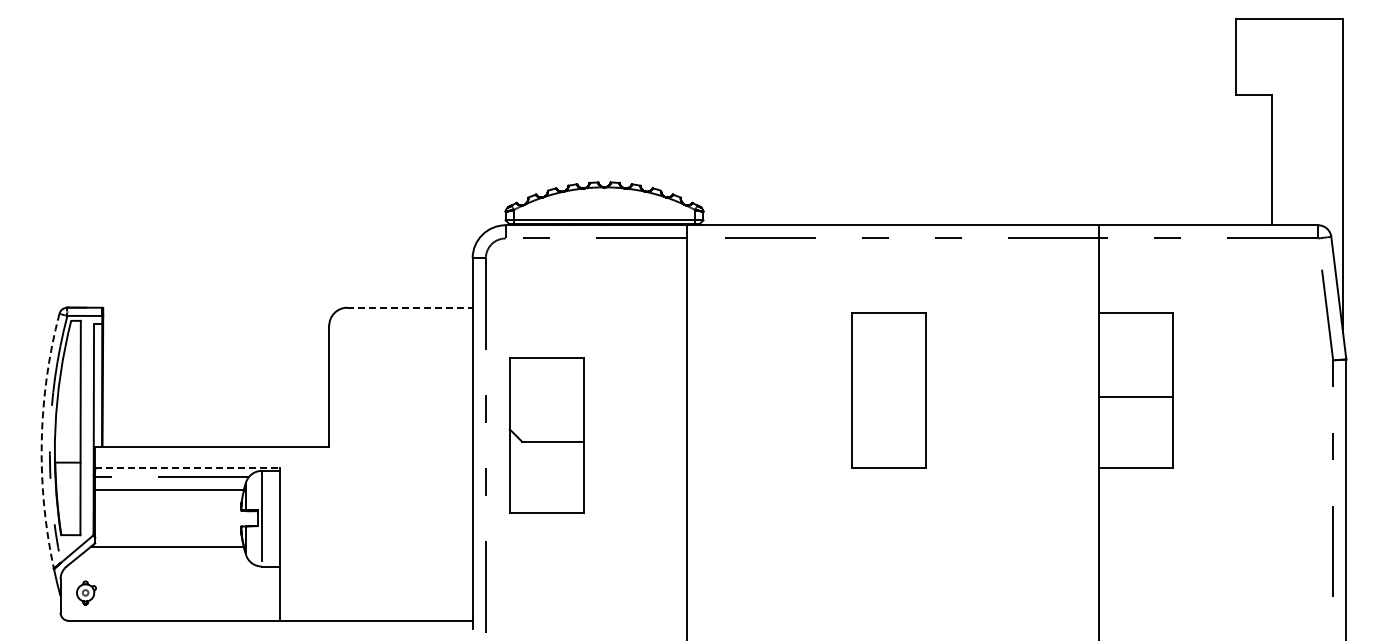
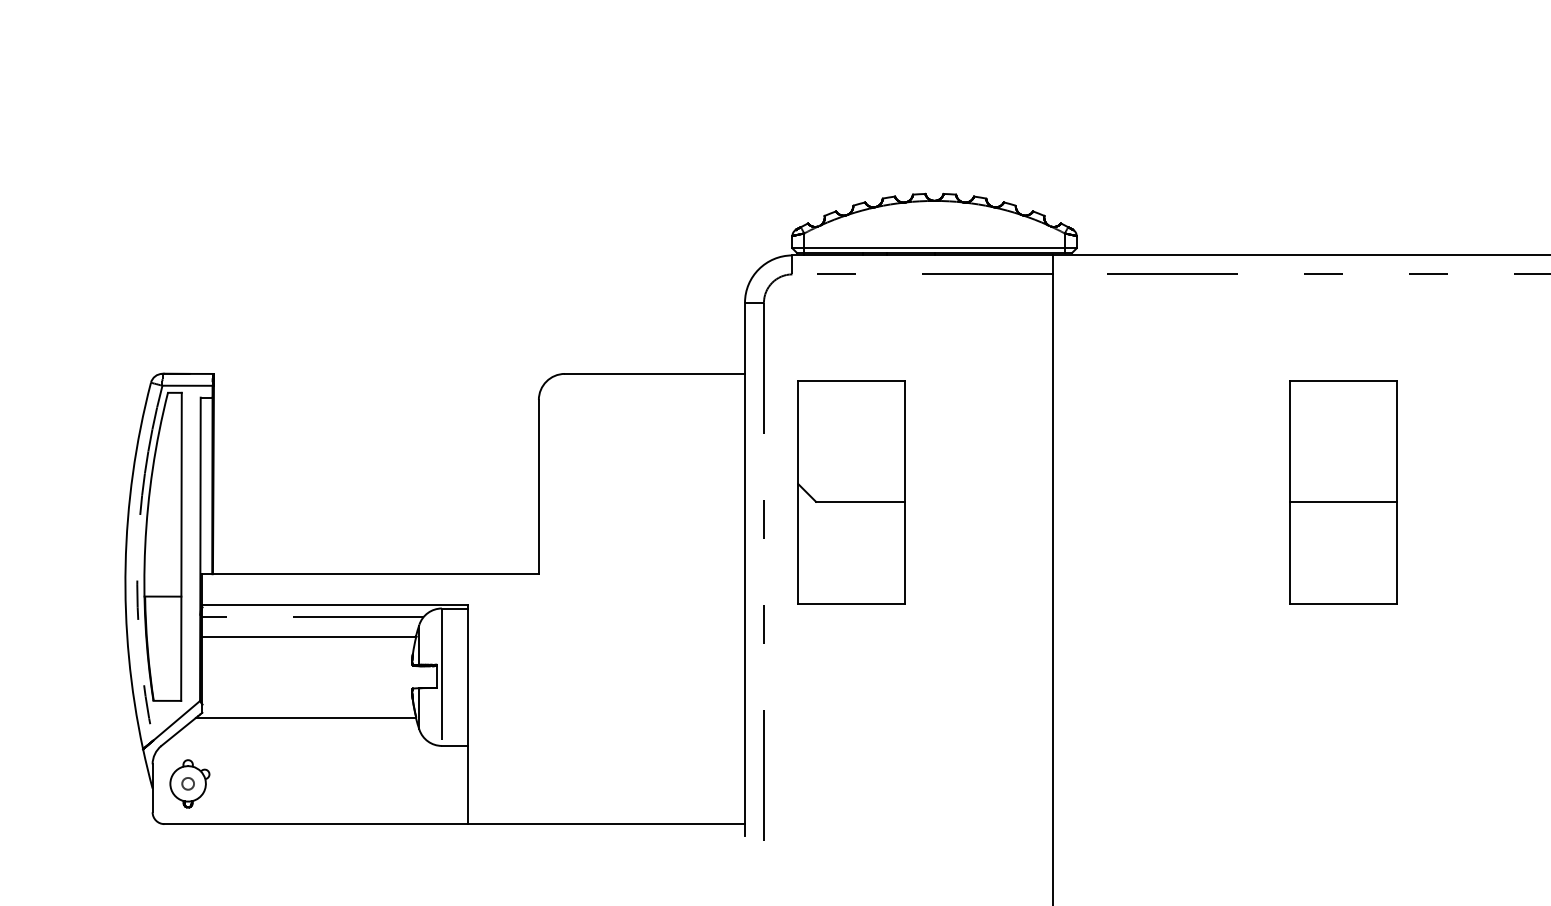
line: (410, 307) -> (655, 373), dashed -> solid
line: (888, 396) -> (1342, 501), added
part: (546, 435) -> (851, 492), moved
arc: (41, 441) -> (125, 566), dashed -> solid
line: (187, 468) -> (335, 605), dashed -> solid
part: (86, 592) -> (189, 783), size x1.43

